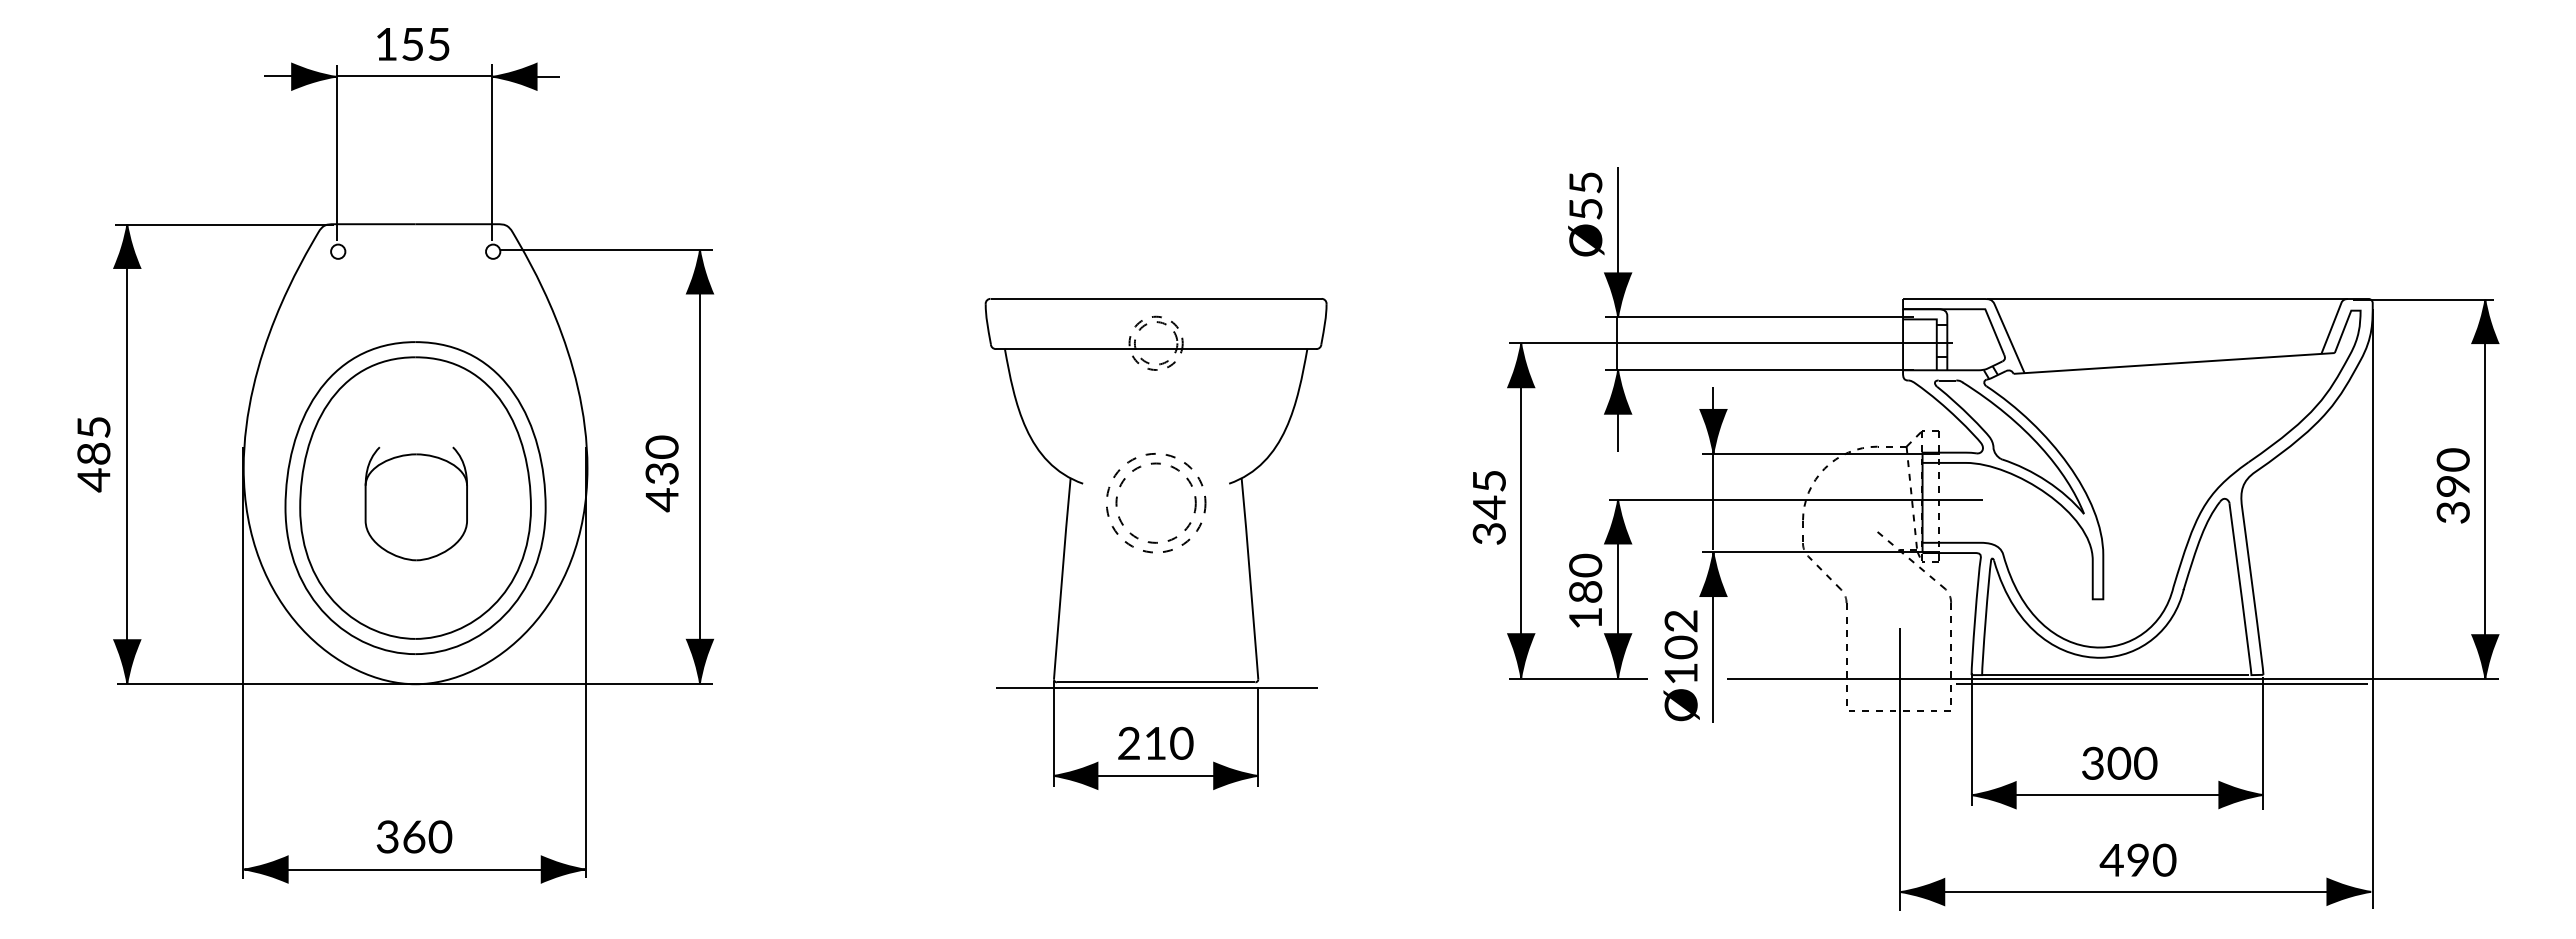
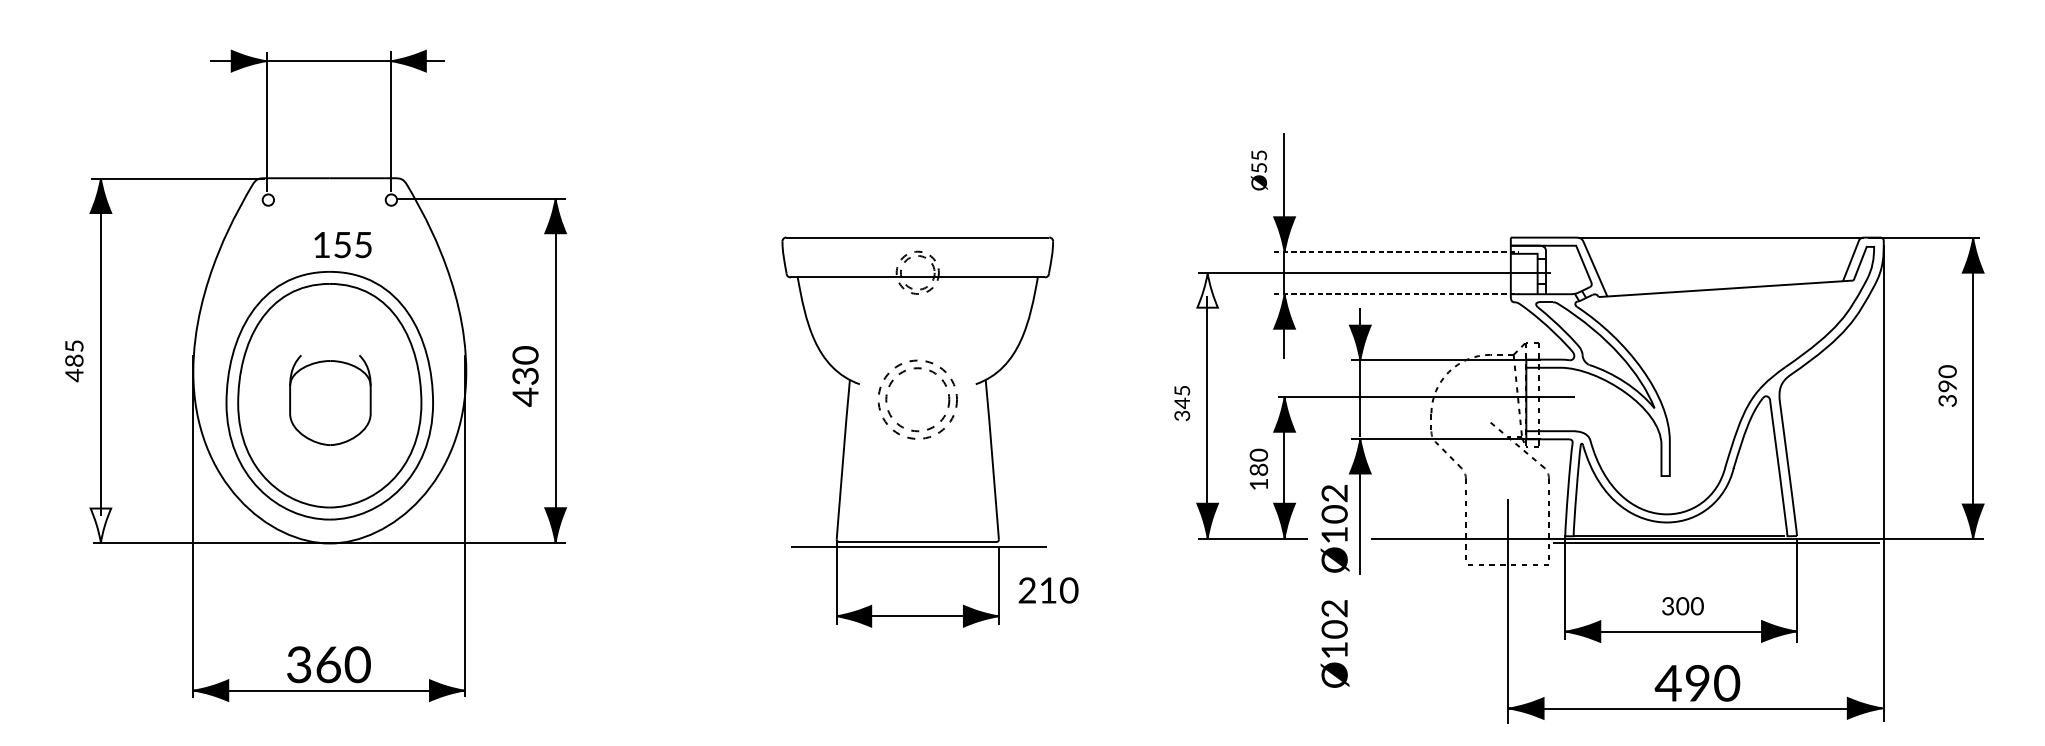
part: (413, 44) -> (343, 245), moved
part: (1586, 214) -> (1259, 170), size x0.6
line: (1759, 317) -> (1396, 252), solid -> dashed
fill: (1521, 365) -> (1207, 290), removed
line: (1759, 370) -> (1396, 294), solid -> dashed
part: (93, 454) -> (74, 361), size x0.7
part: (2452, 485) -> (1947, 385), size x0.7
part: (1488, 507) -> (1181, 403), size x0.6
part: (1585, 590) -> (1258, 469), size x0.7
fill: (127, 661) -> (101, 525), removed
part: (1155, 742) -> (1048, 589), moved
part: (2119, 762) -> (1682, 605), size x0.7
part: (1681, 810) -> (1334, 643), added
part: (414, 836) -> (328, 664), size x1.4
part: (2137, 859) -> (1697, 682), size x1.4

